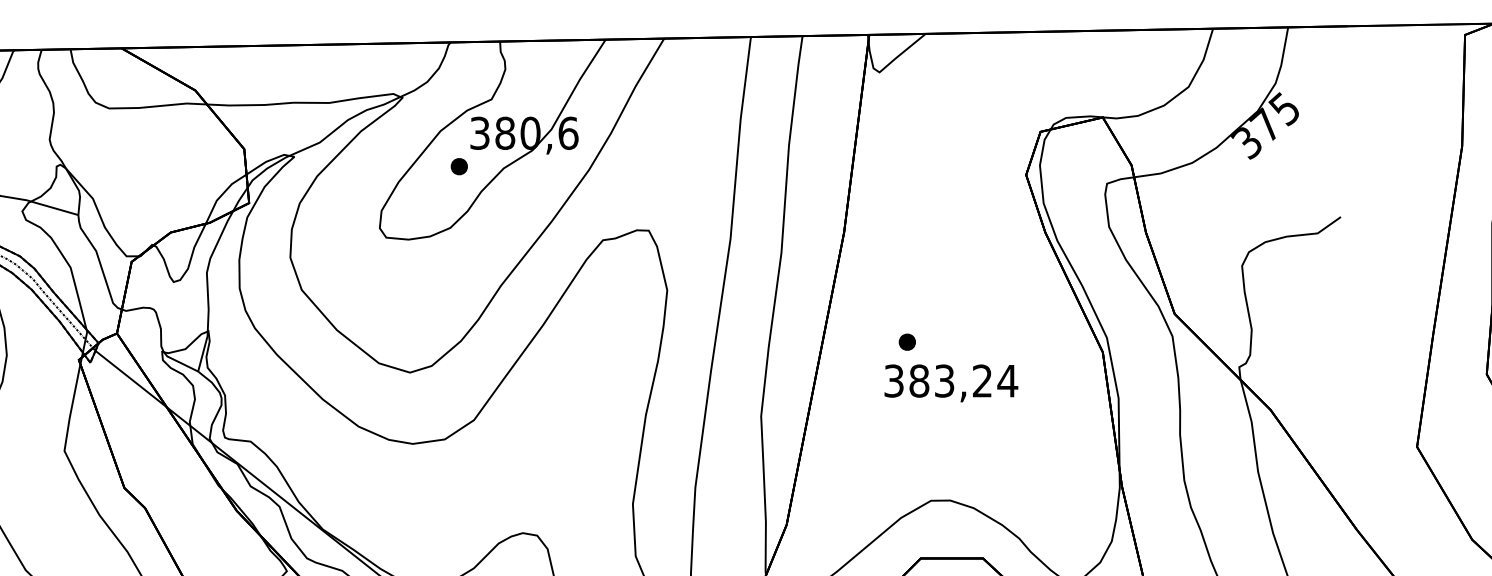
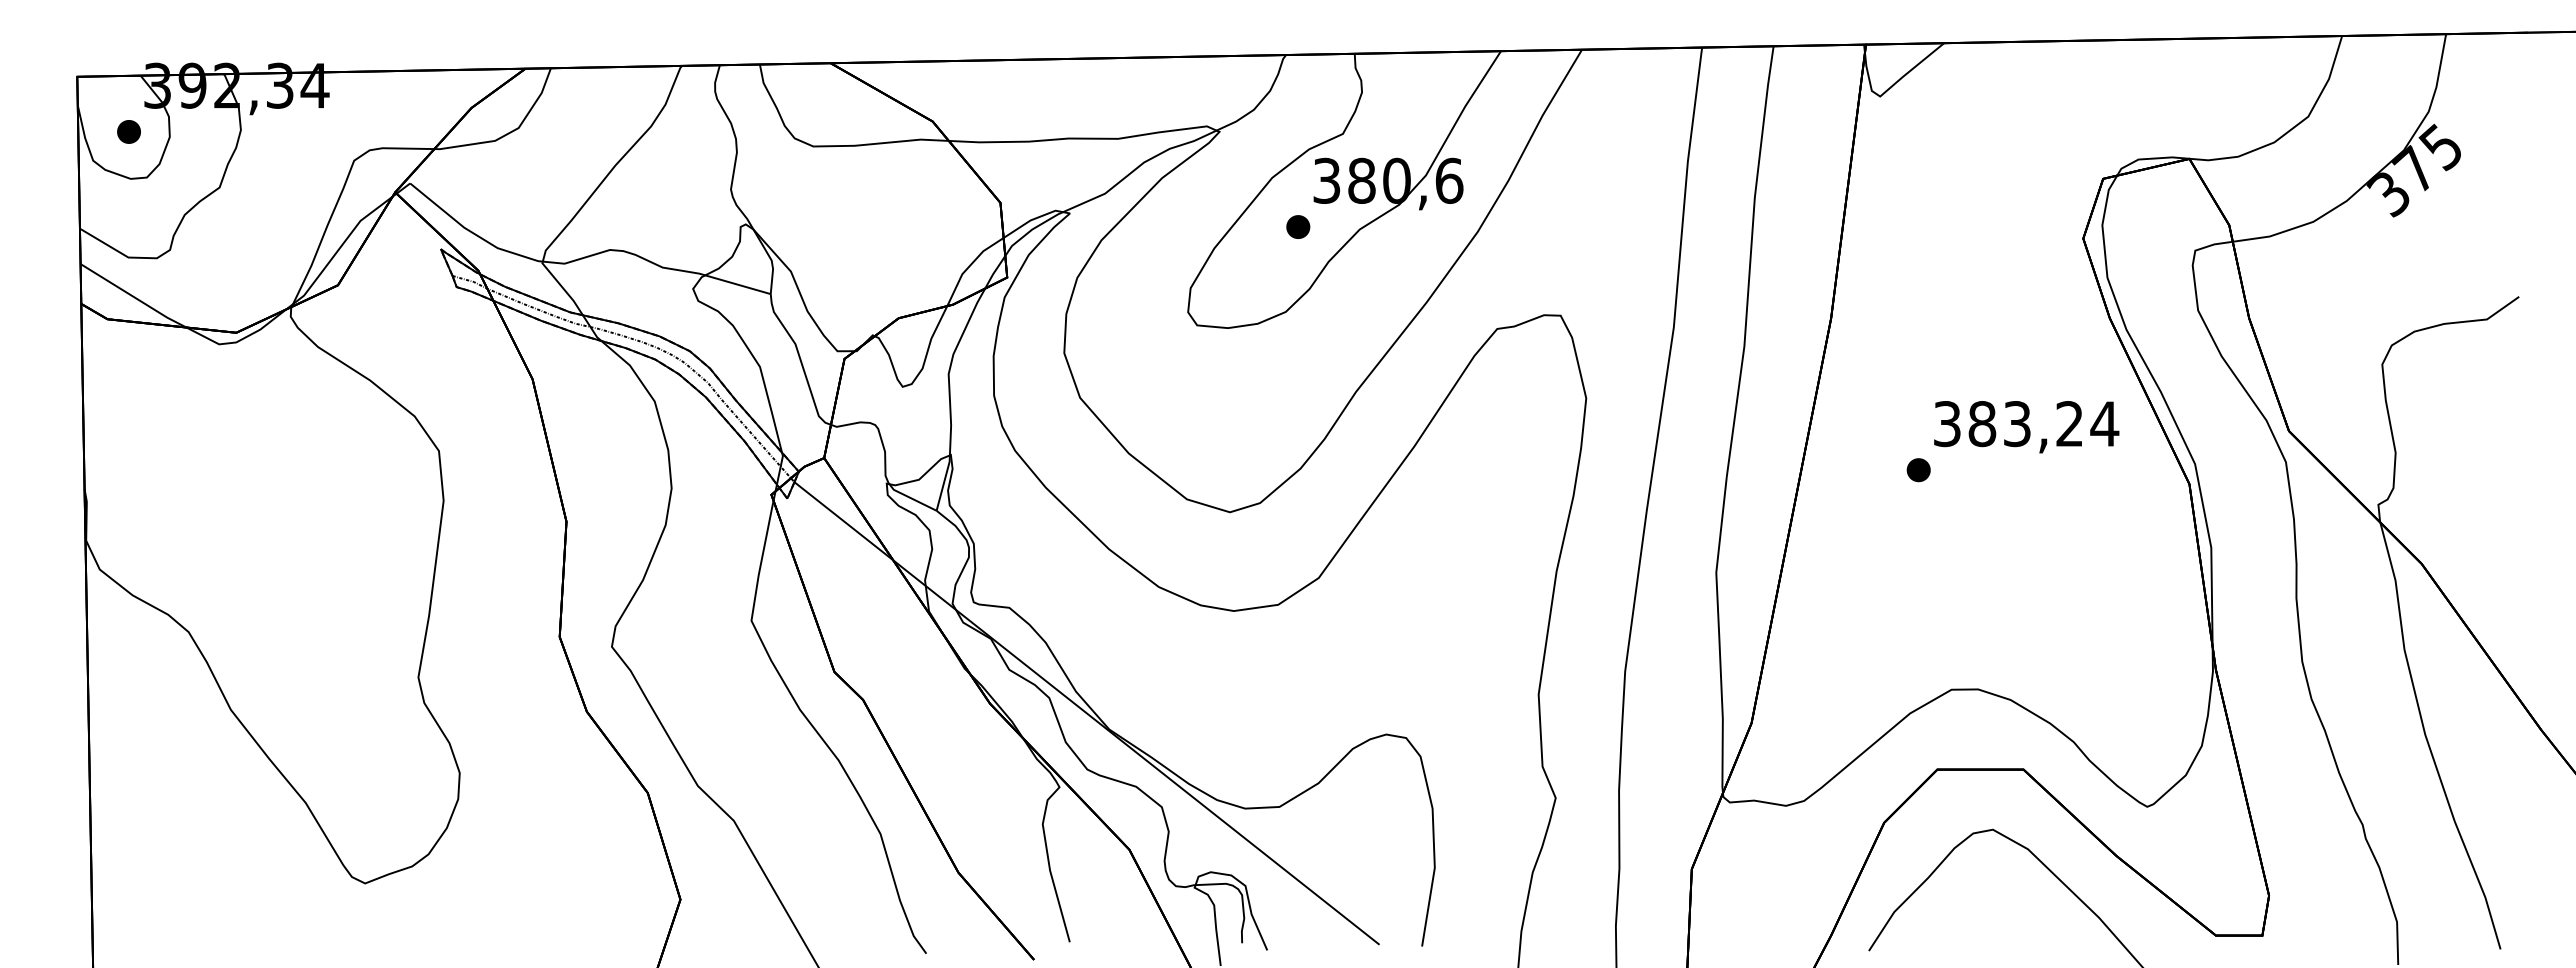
text: (951, 383) -> (2026, 427), moved

